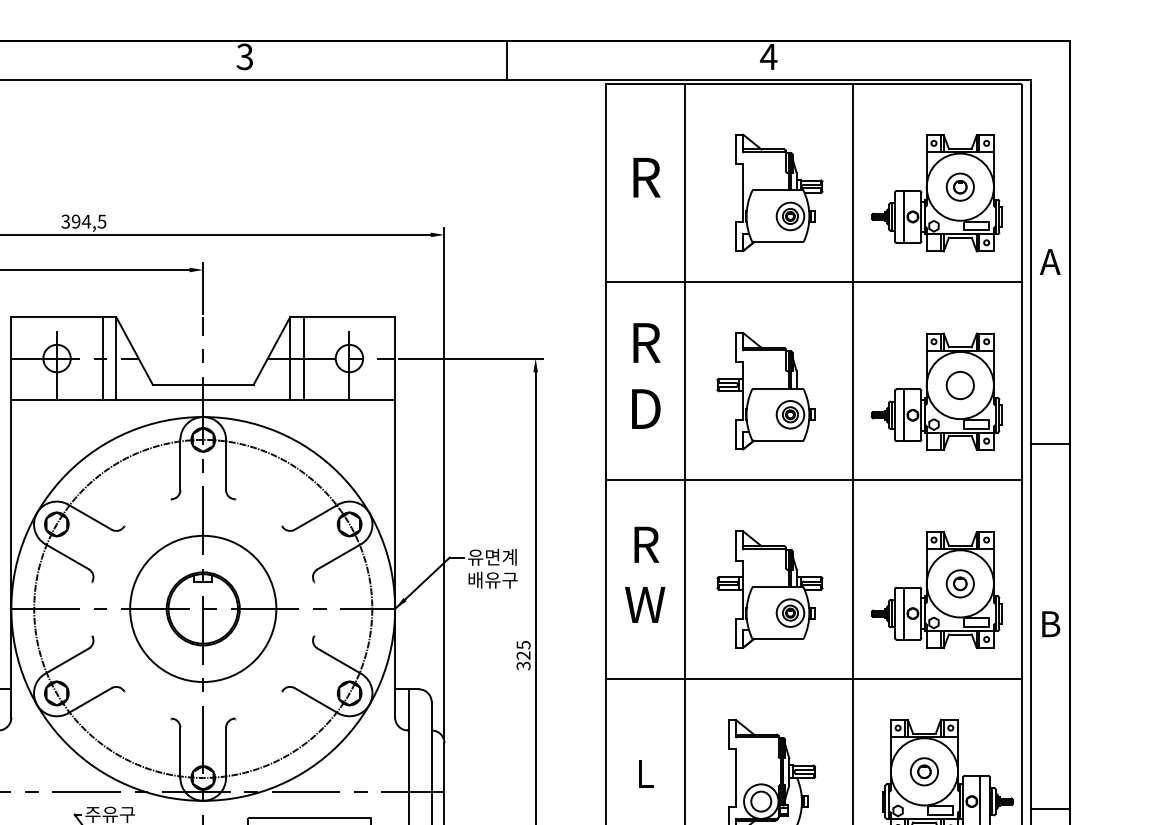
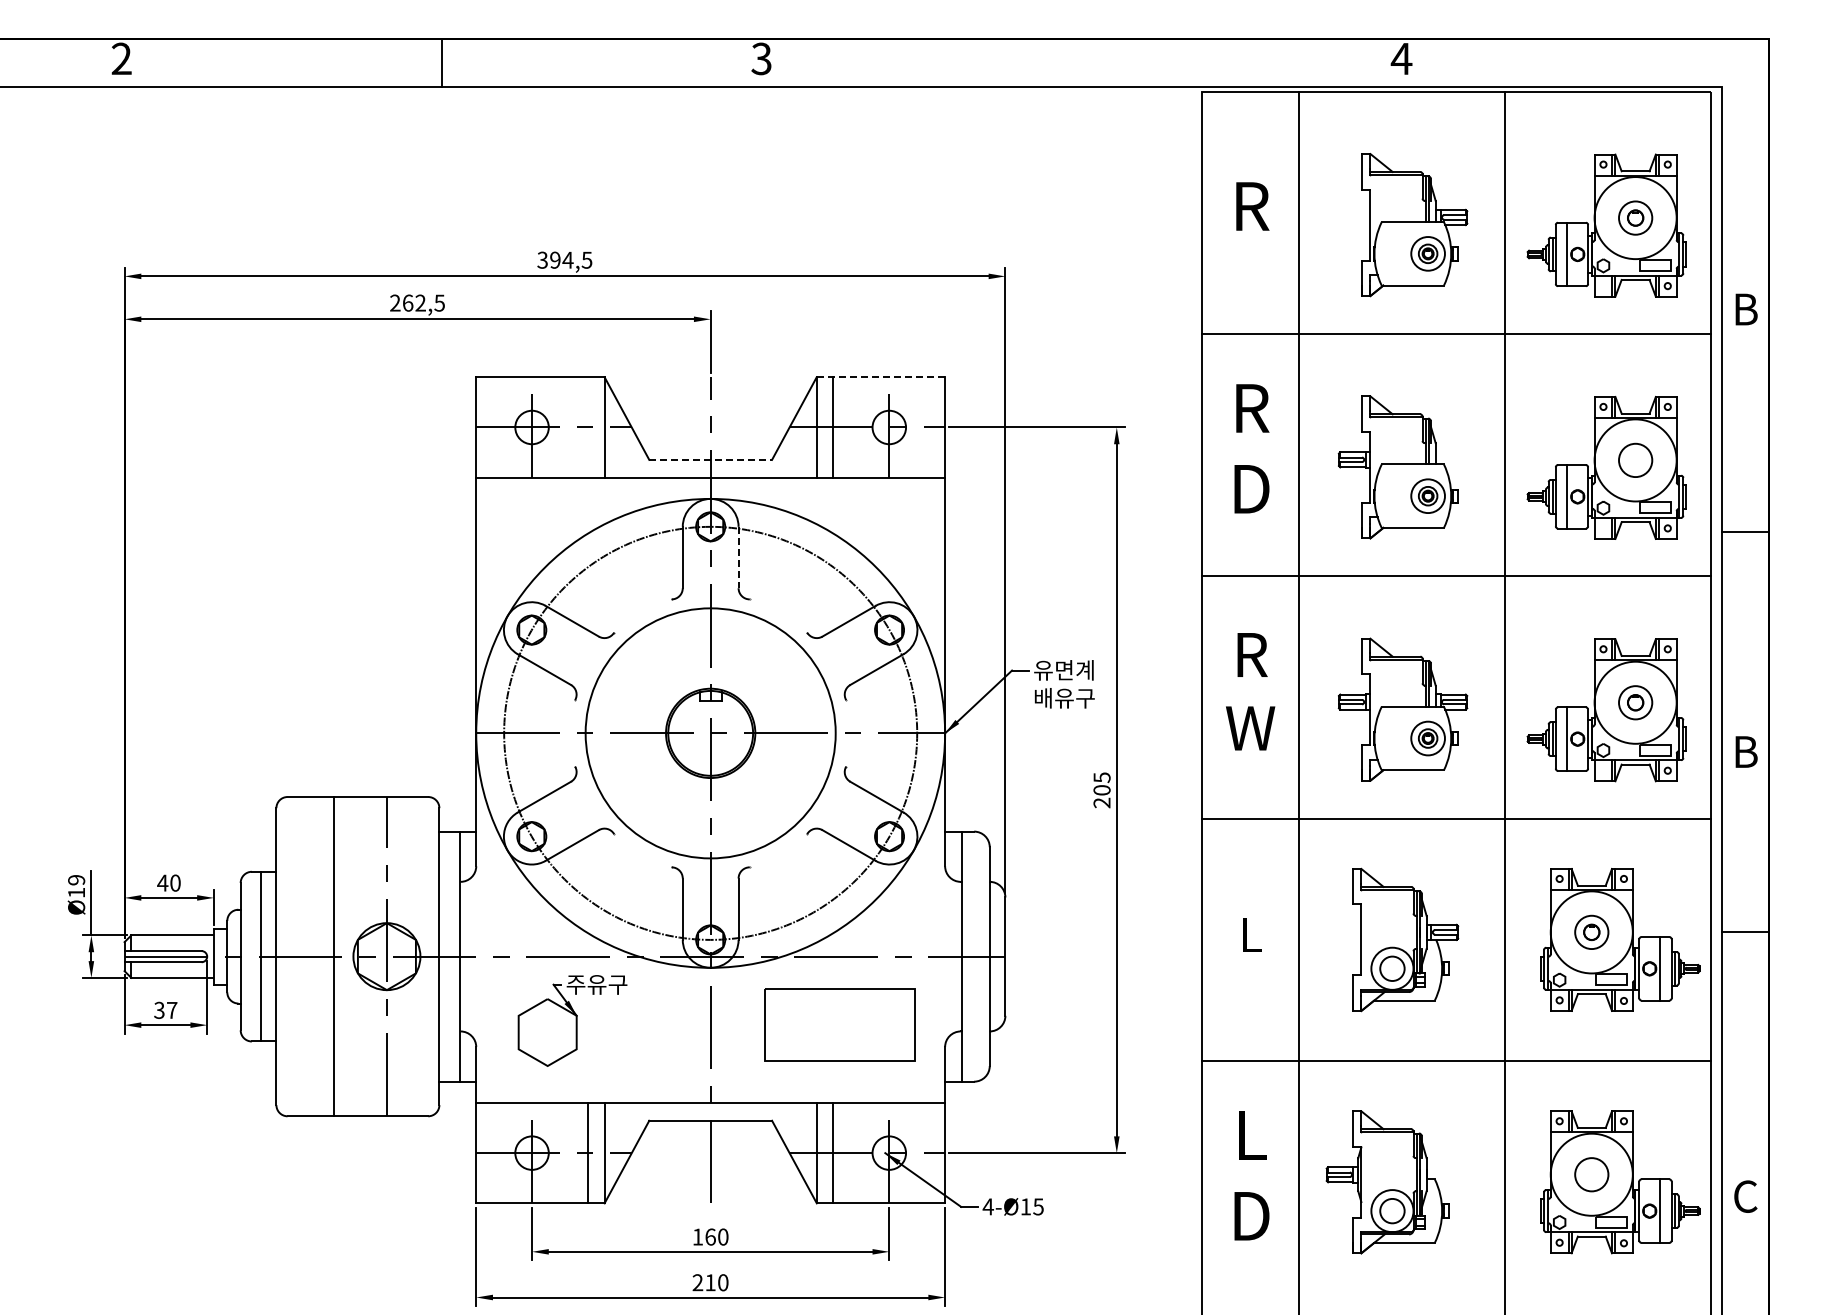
line: (506, 59) -> (1081, 62), removed
text: (1050, 261) -> (1745, 309), A -> B
line: (342, 317) -> (880, 377), solid -> dashed
line: (102, 358) -> (587, 427), removed
line: (203, 384) -> (711, 459), solid -> dashed
line: (226, 464) -> (738, 557), solid -> dashed
circle: (203, 609) -> (710, 733), size x1.4
text: (523, 660) -> (1101, 796), 325 -> 205
line: (1050, 809) -> (1745, 932), moved

